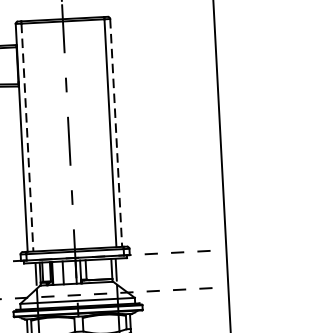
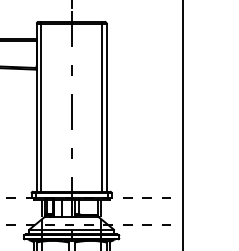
line: (116, 134) -> (106, 108), dashed -> solid
line: (28, 138) -> (41, 108), dashed -> solid

